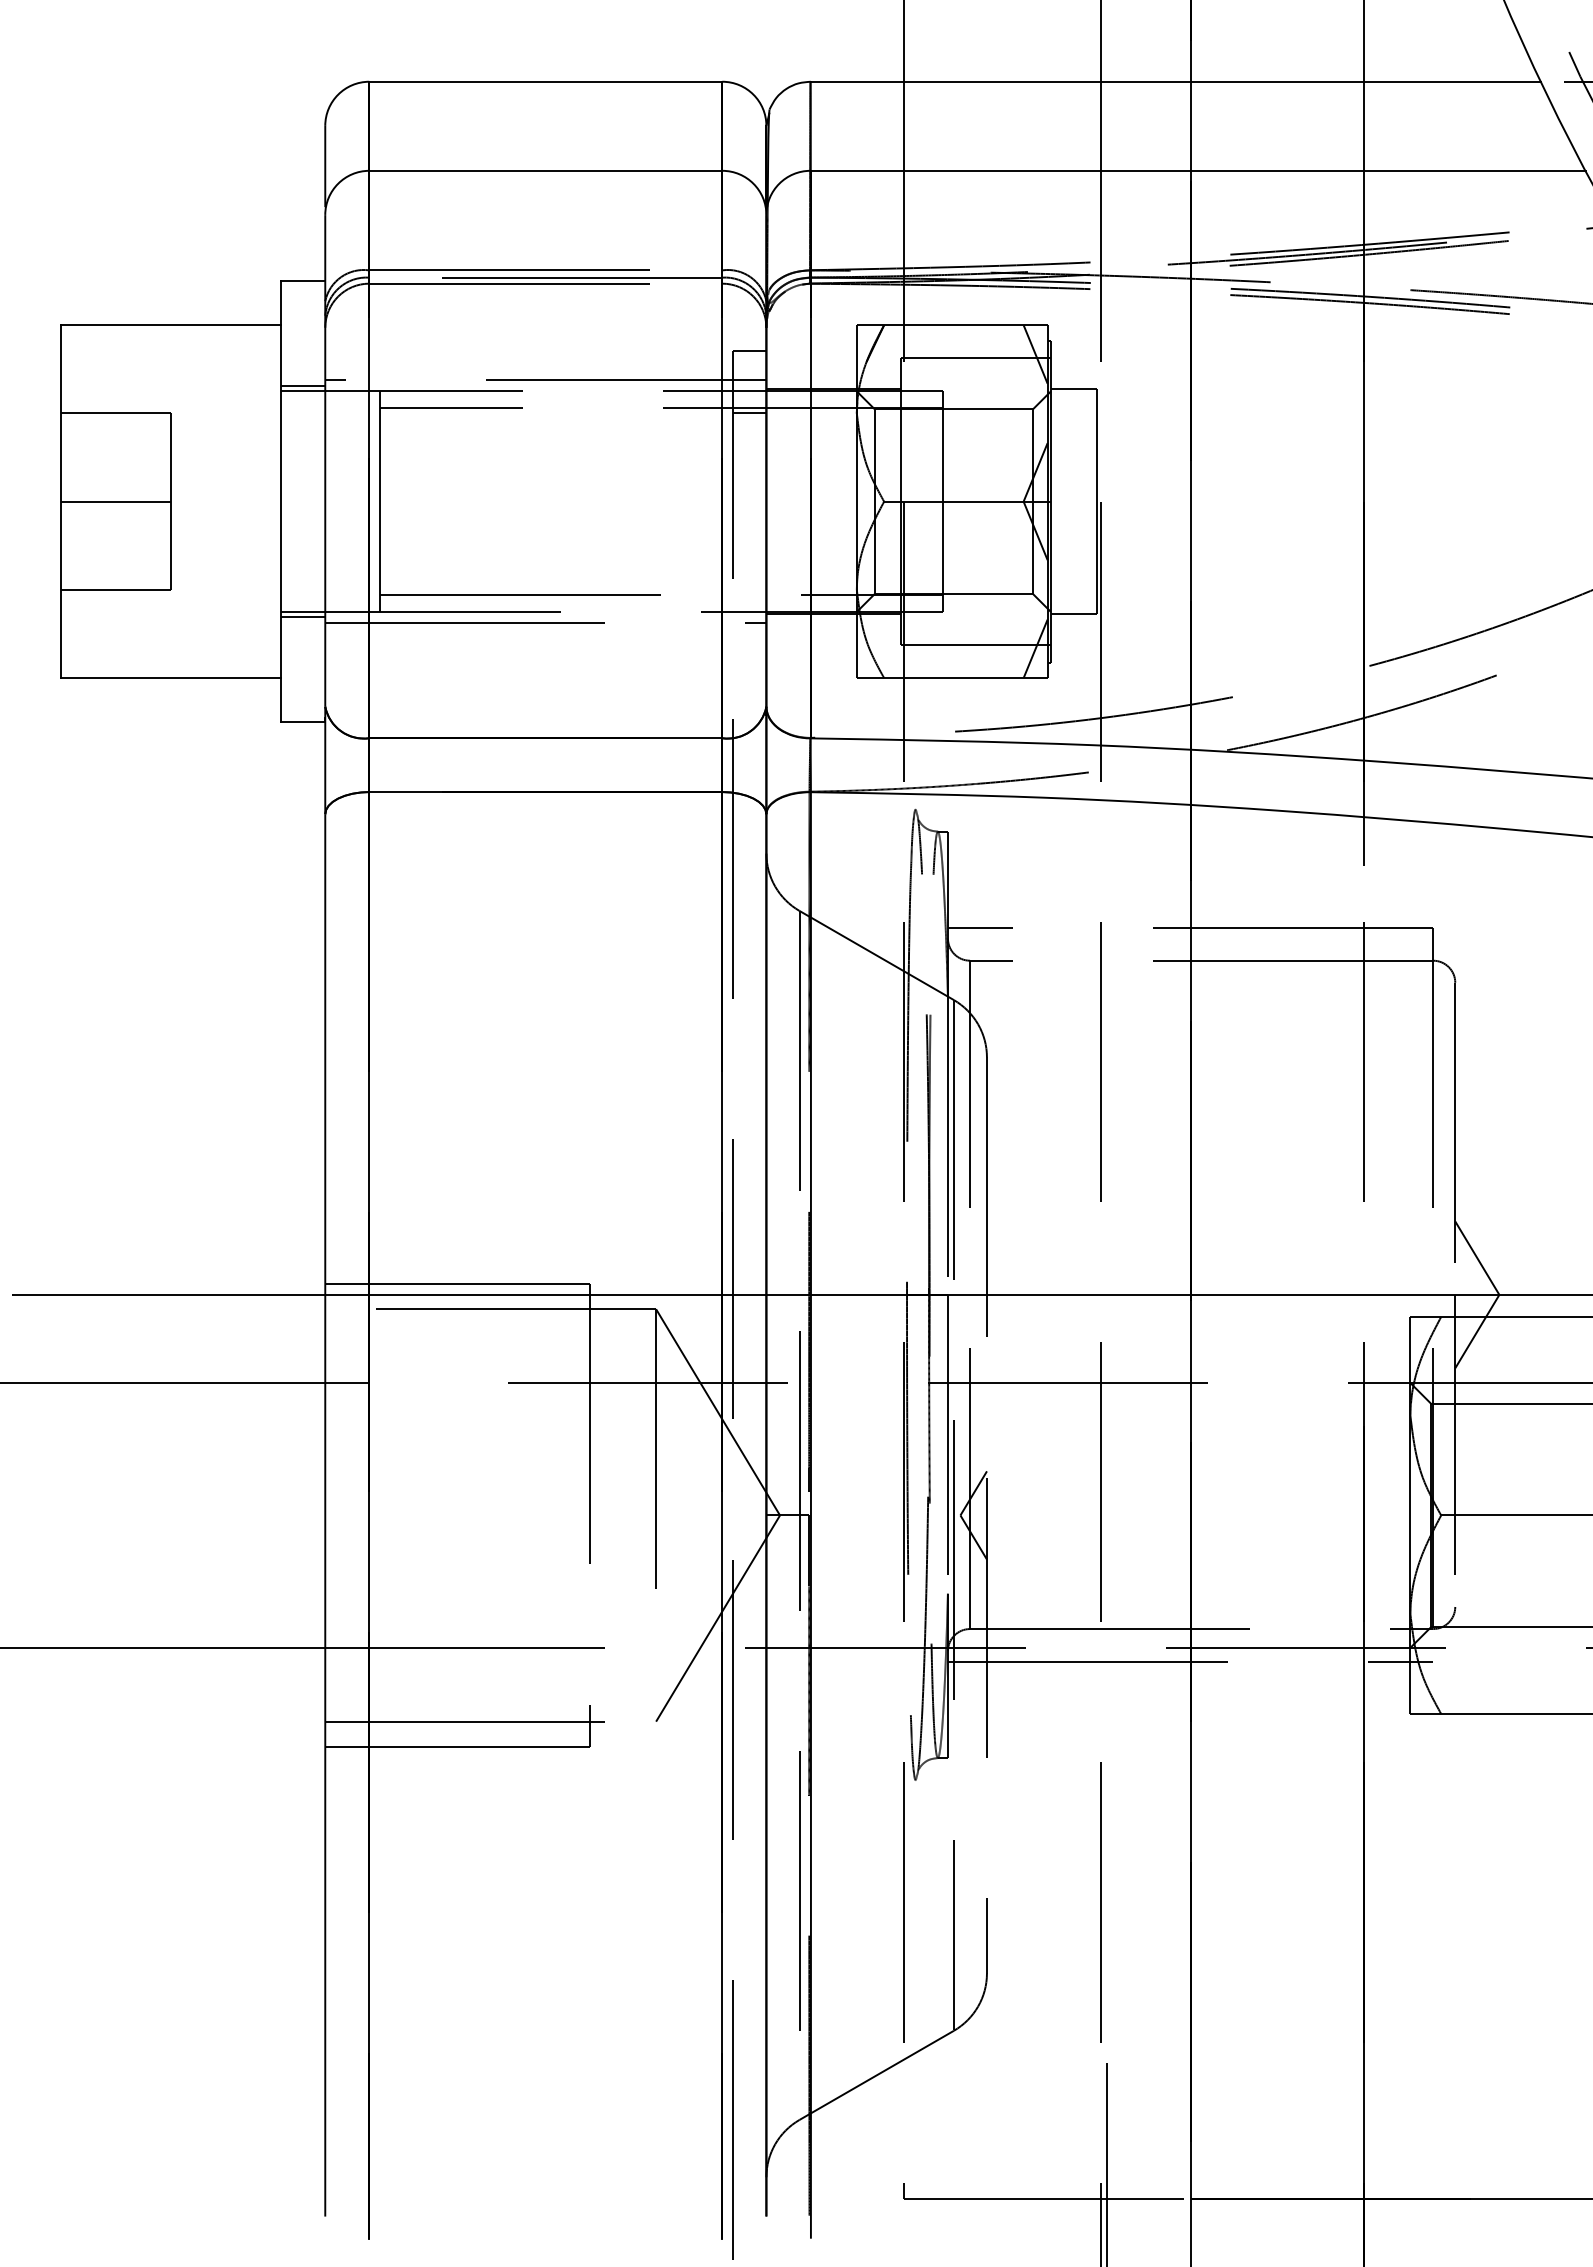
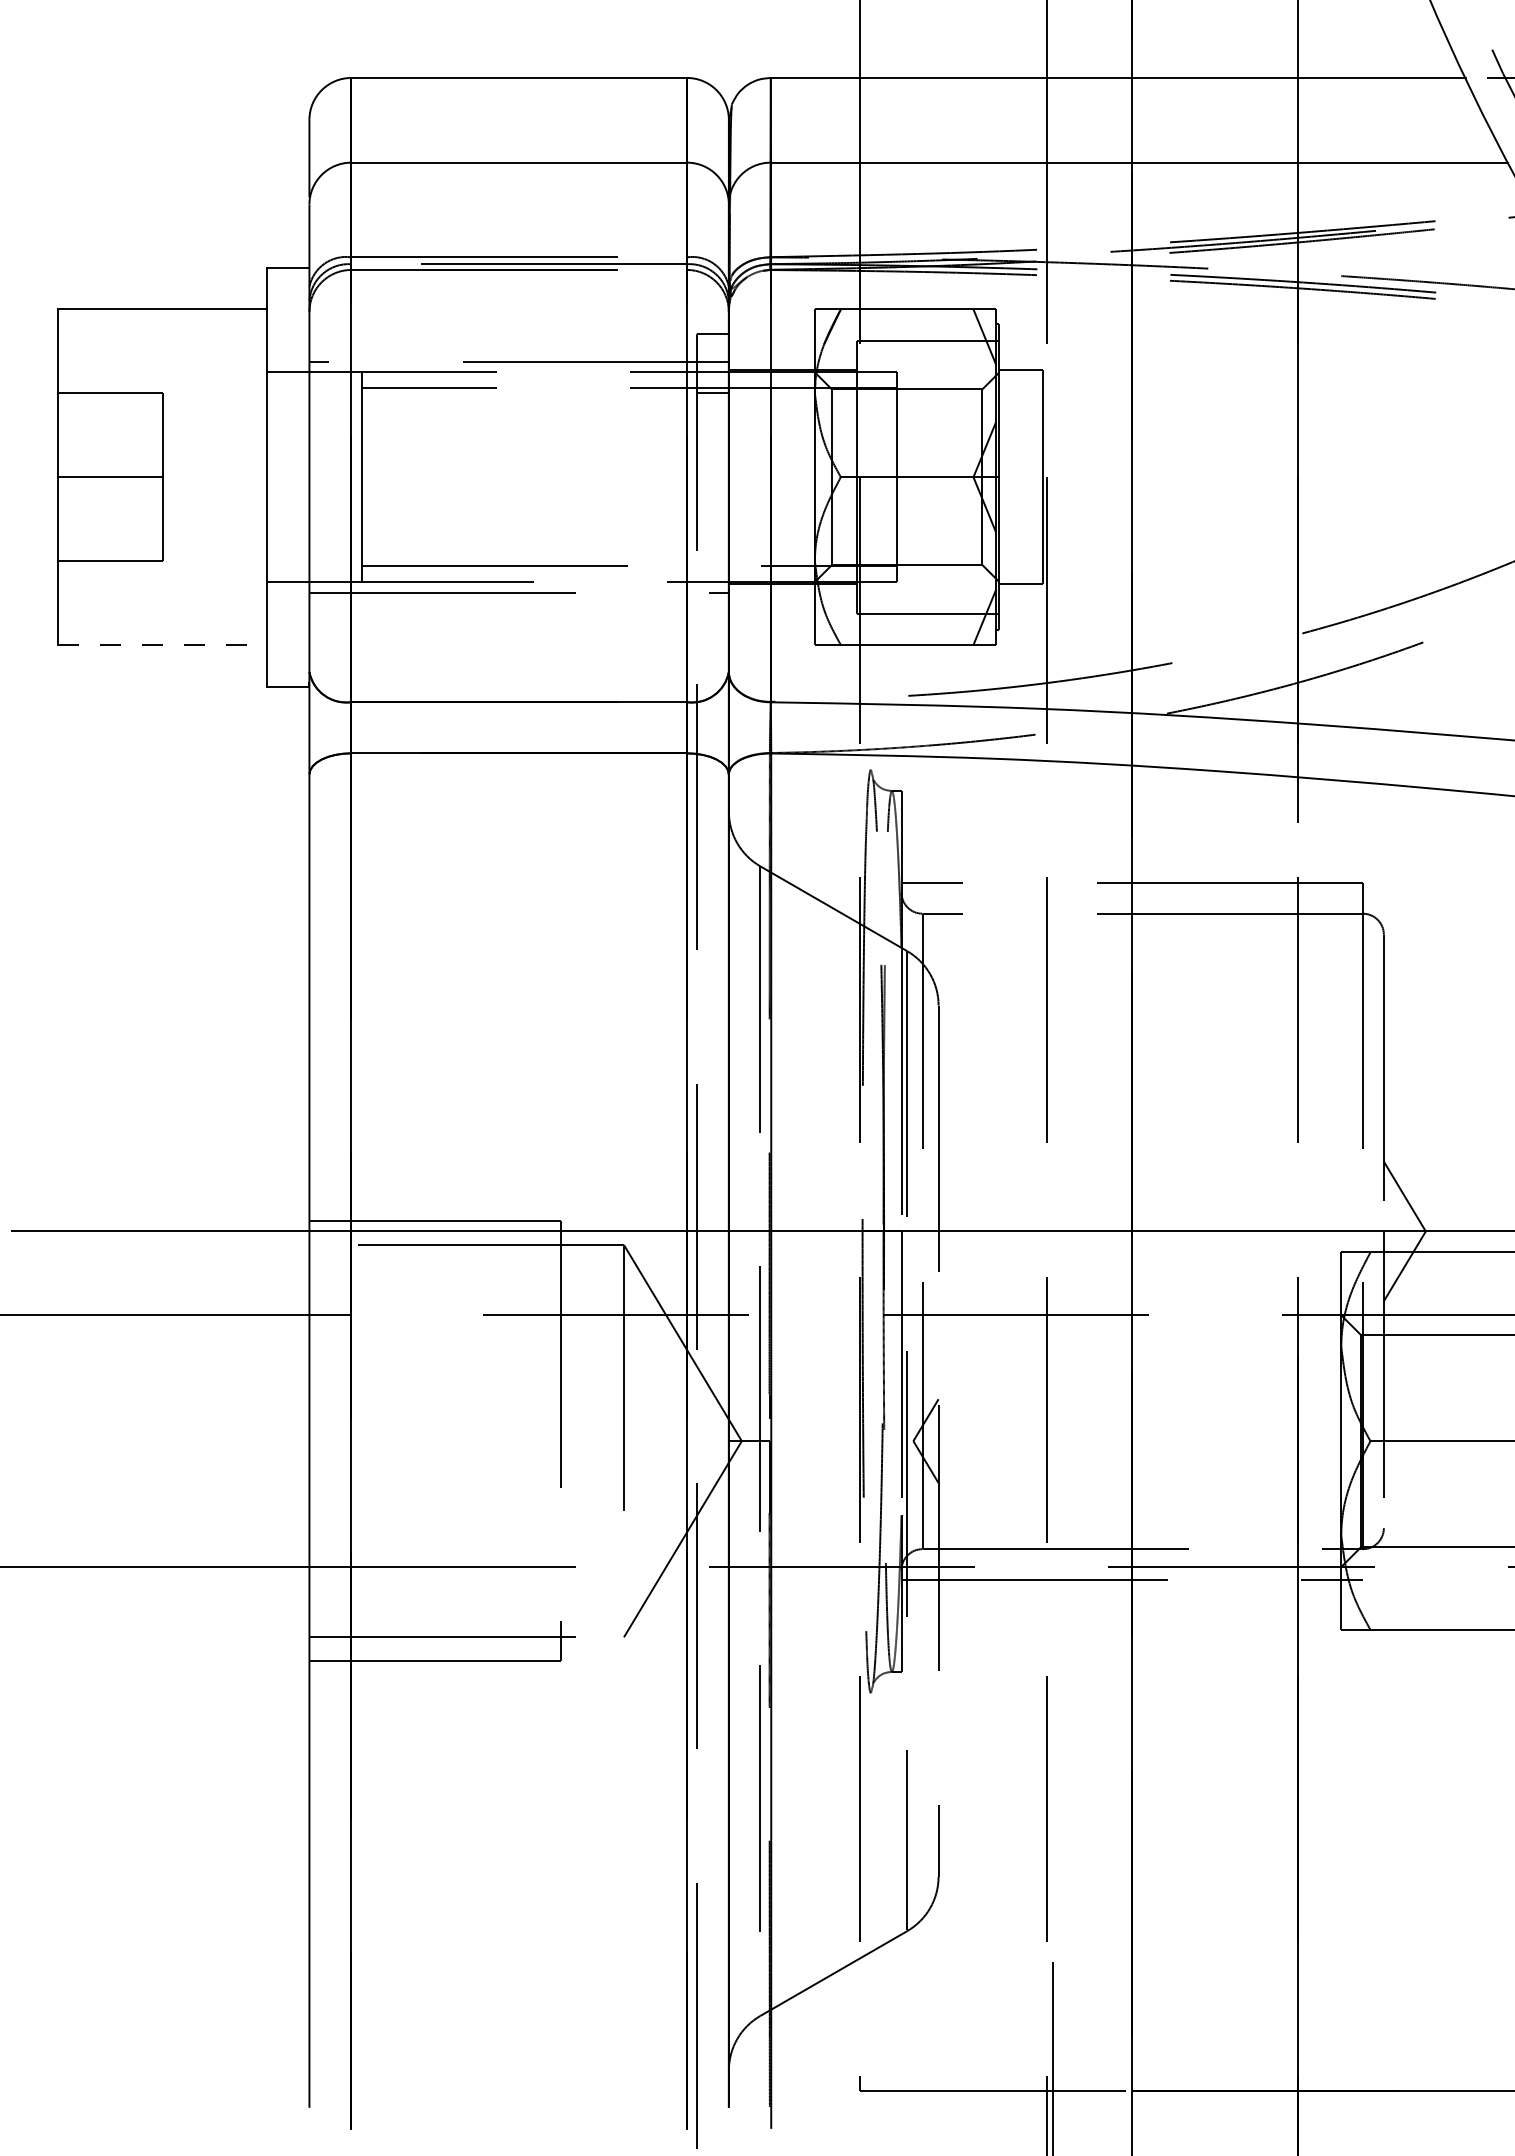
line: (303, 386) -> (288, 367), removed
line: (303, 617) -> (288, 587), removed
line: (170, 678) -> (162, 645), solid -> dashed

